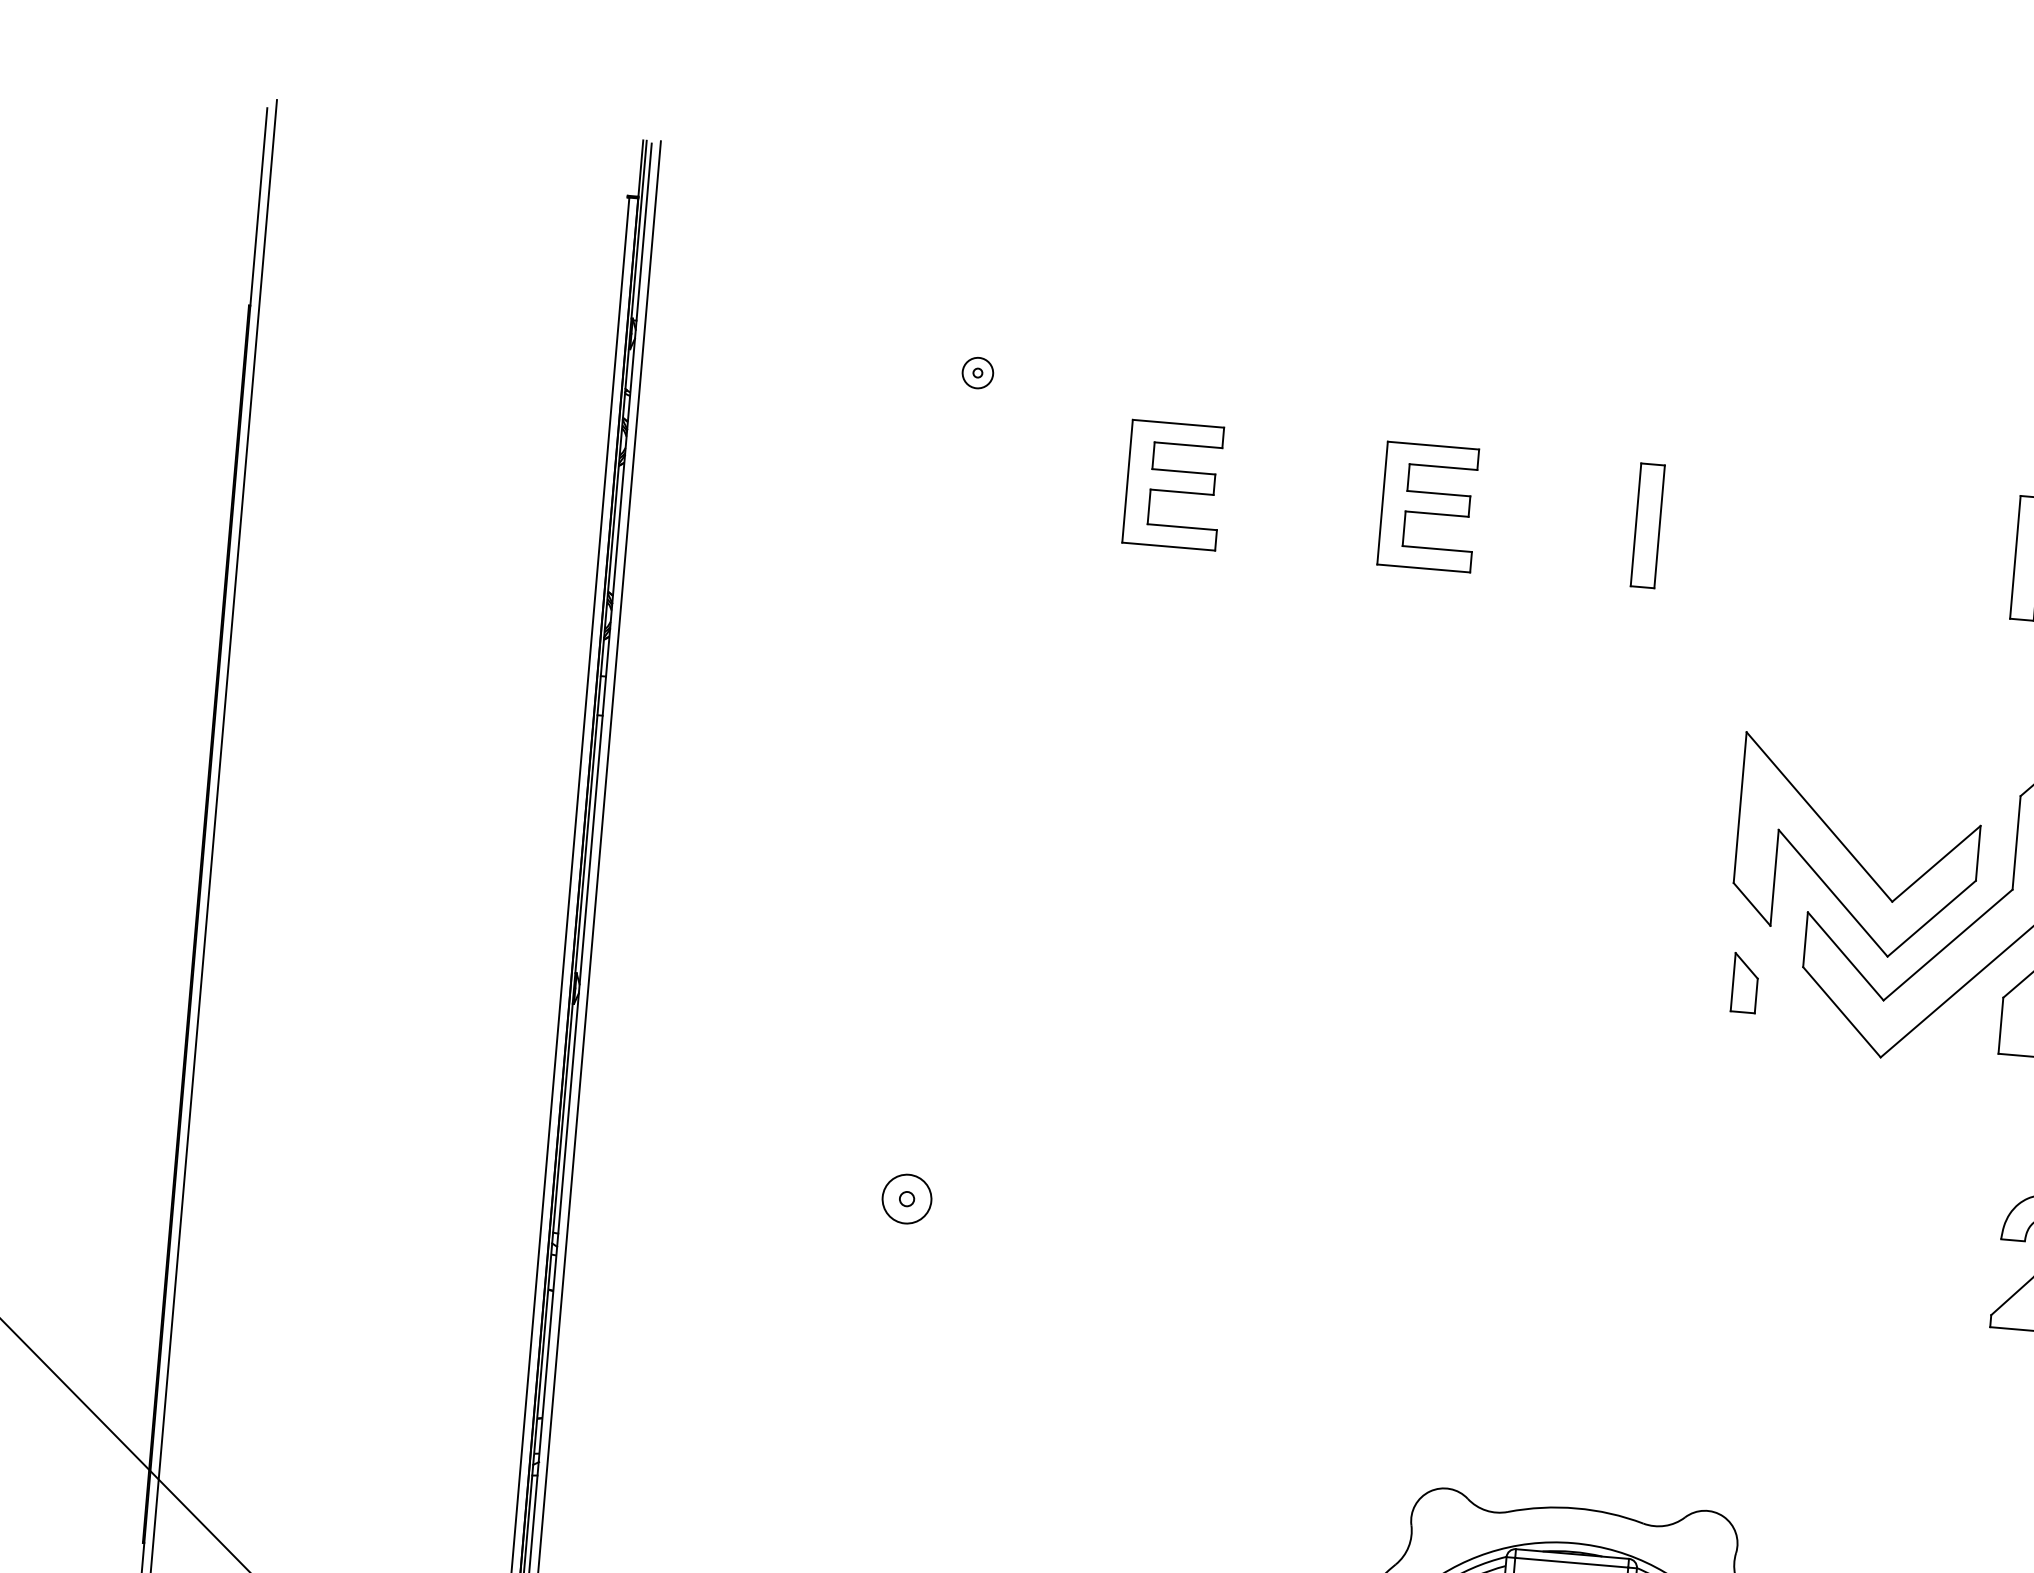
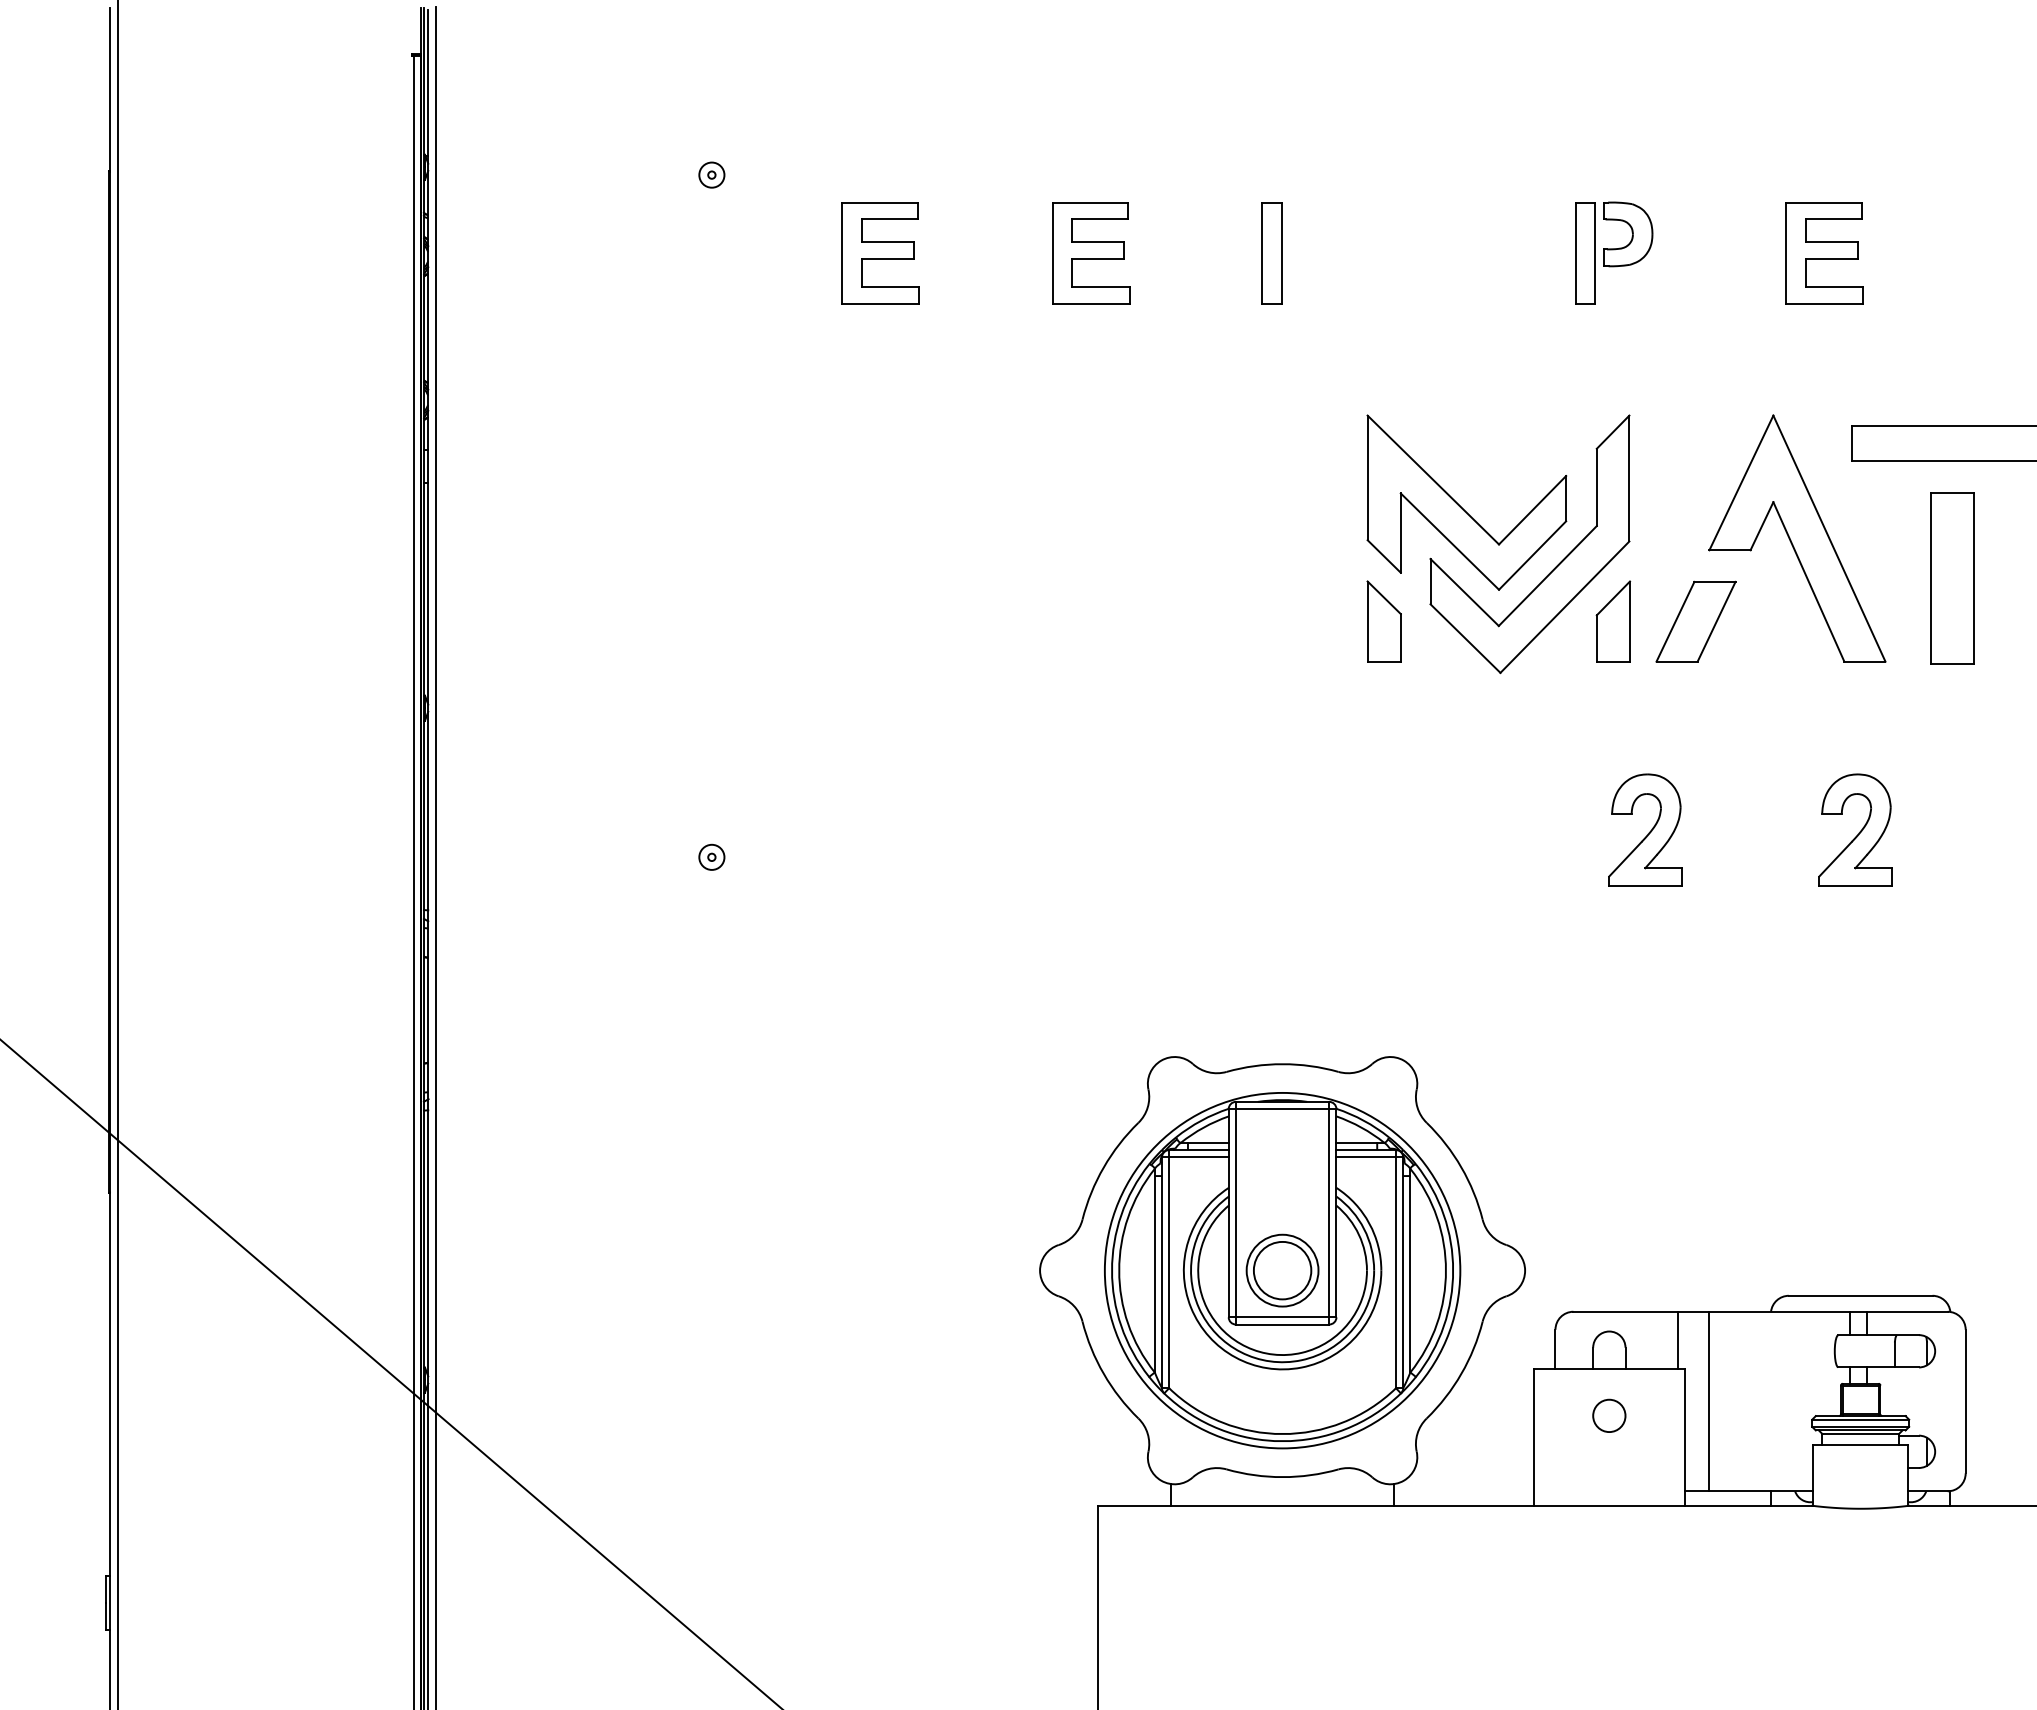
part: (1744, 983) -> (1383, 621), size x1.67
part: (906, 1197) -> (711, 856), size x0.62

